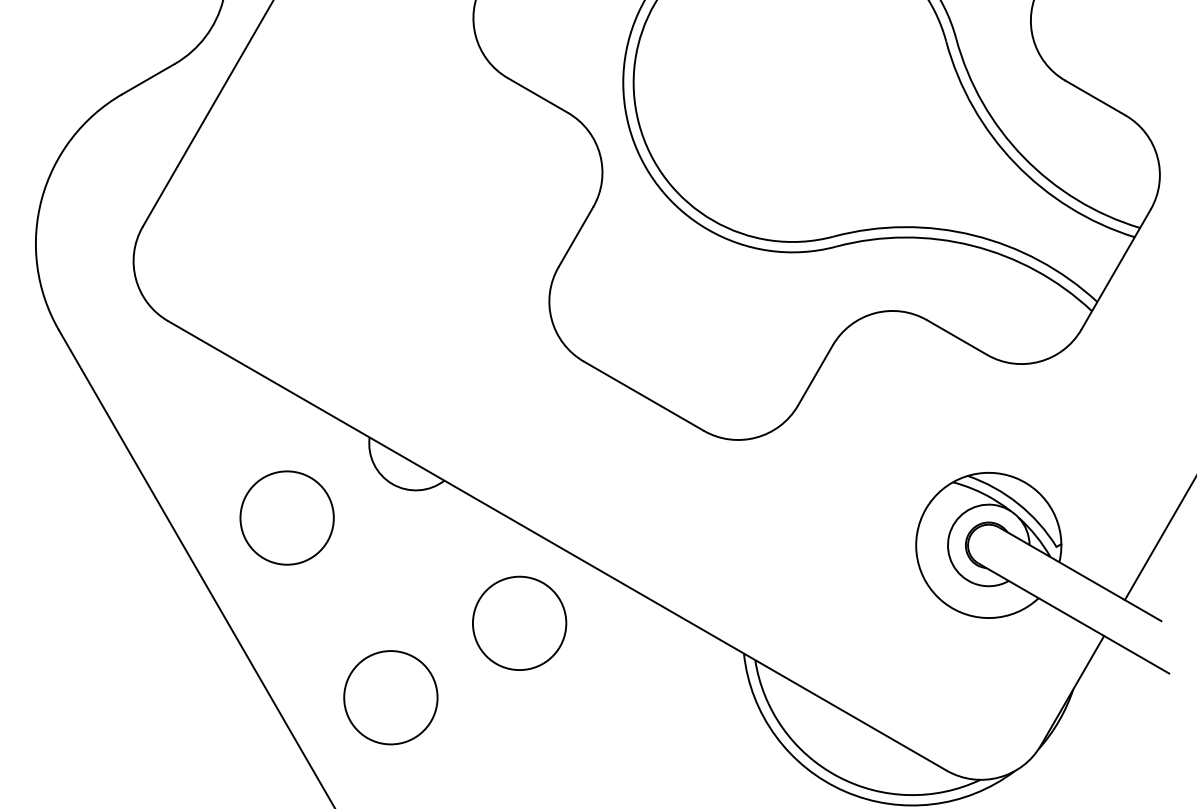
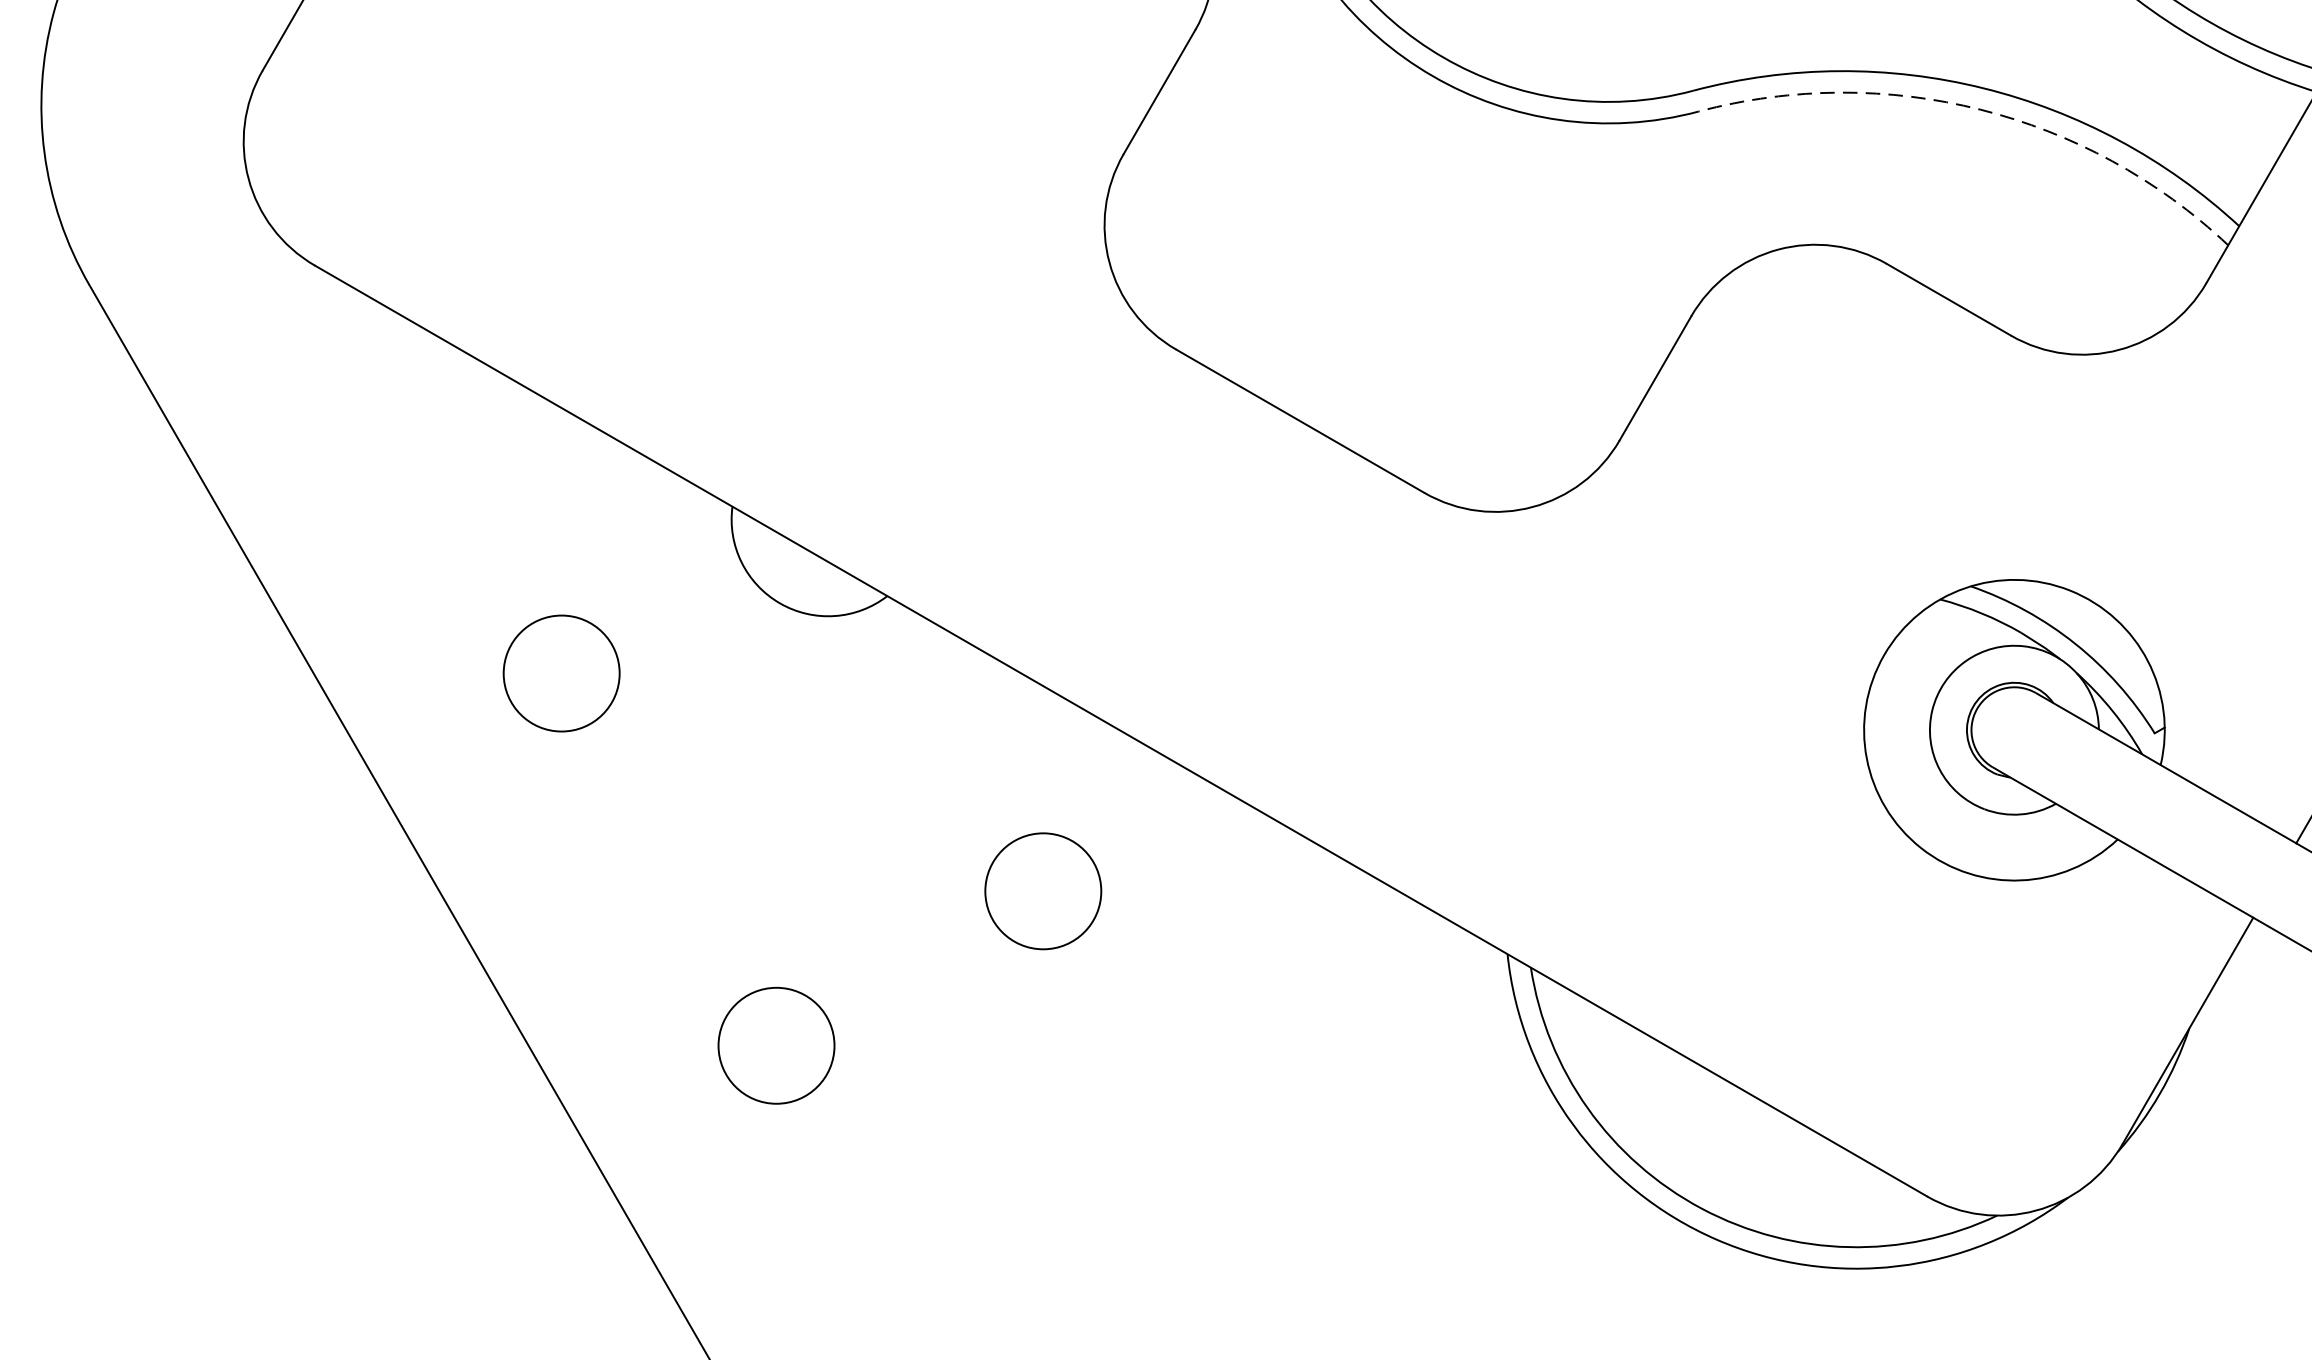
arc: (972, 245) -> (1980, 109), solid -> dashed
circle: (286, 517) -> (560, 672), size x0.6
circle: (519, 622) -> (1042, 889), size x0.6
circle: (390, 697) -> (775, 1045), size x0.6

